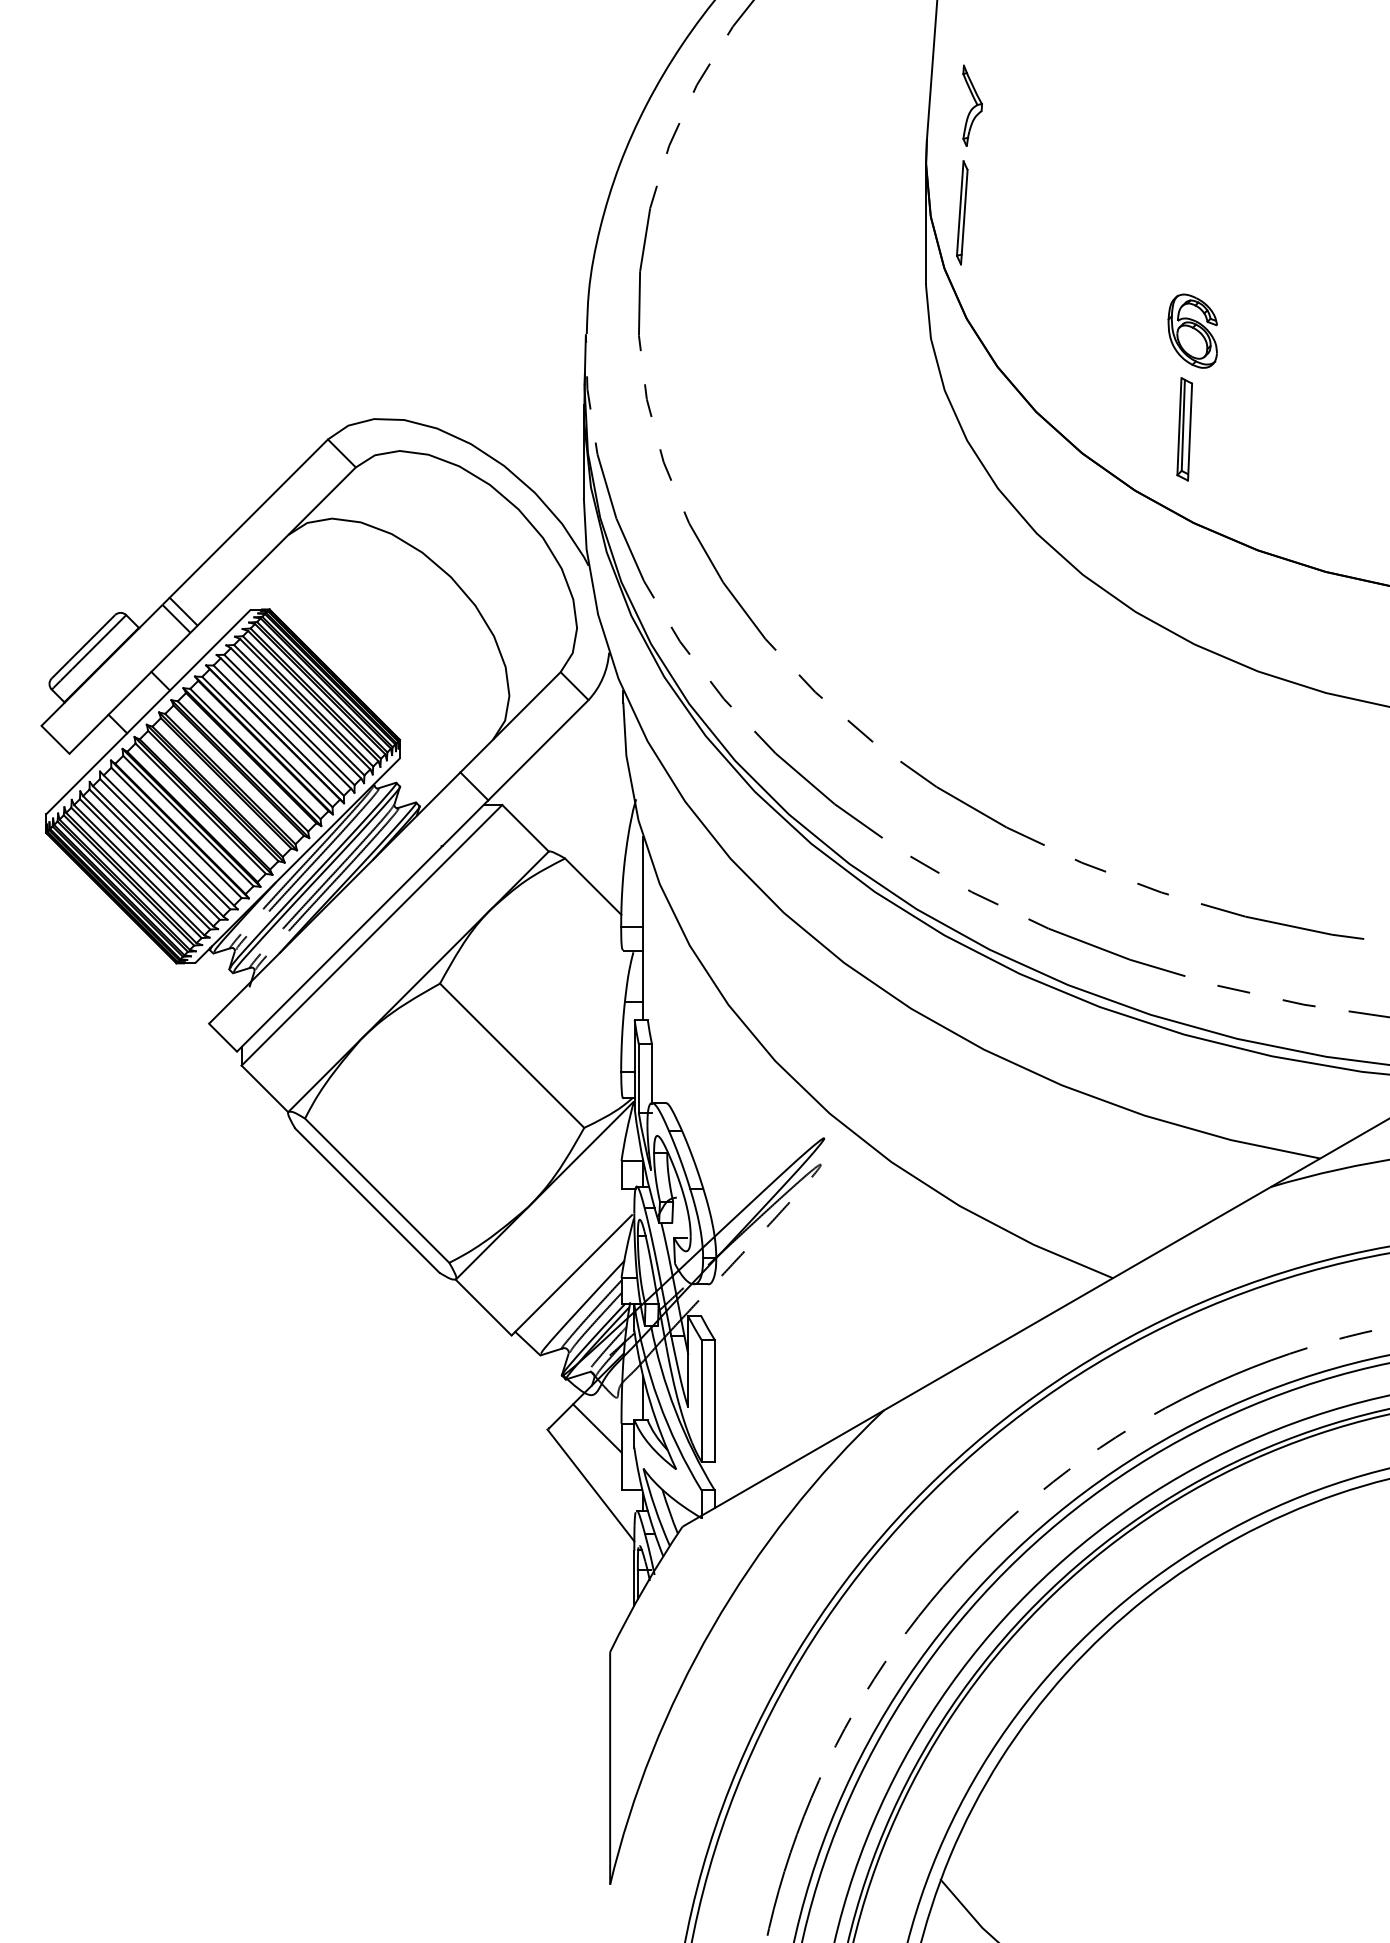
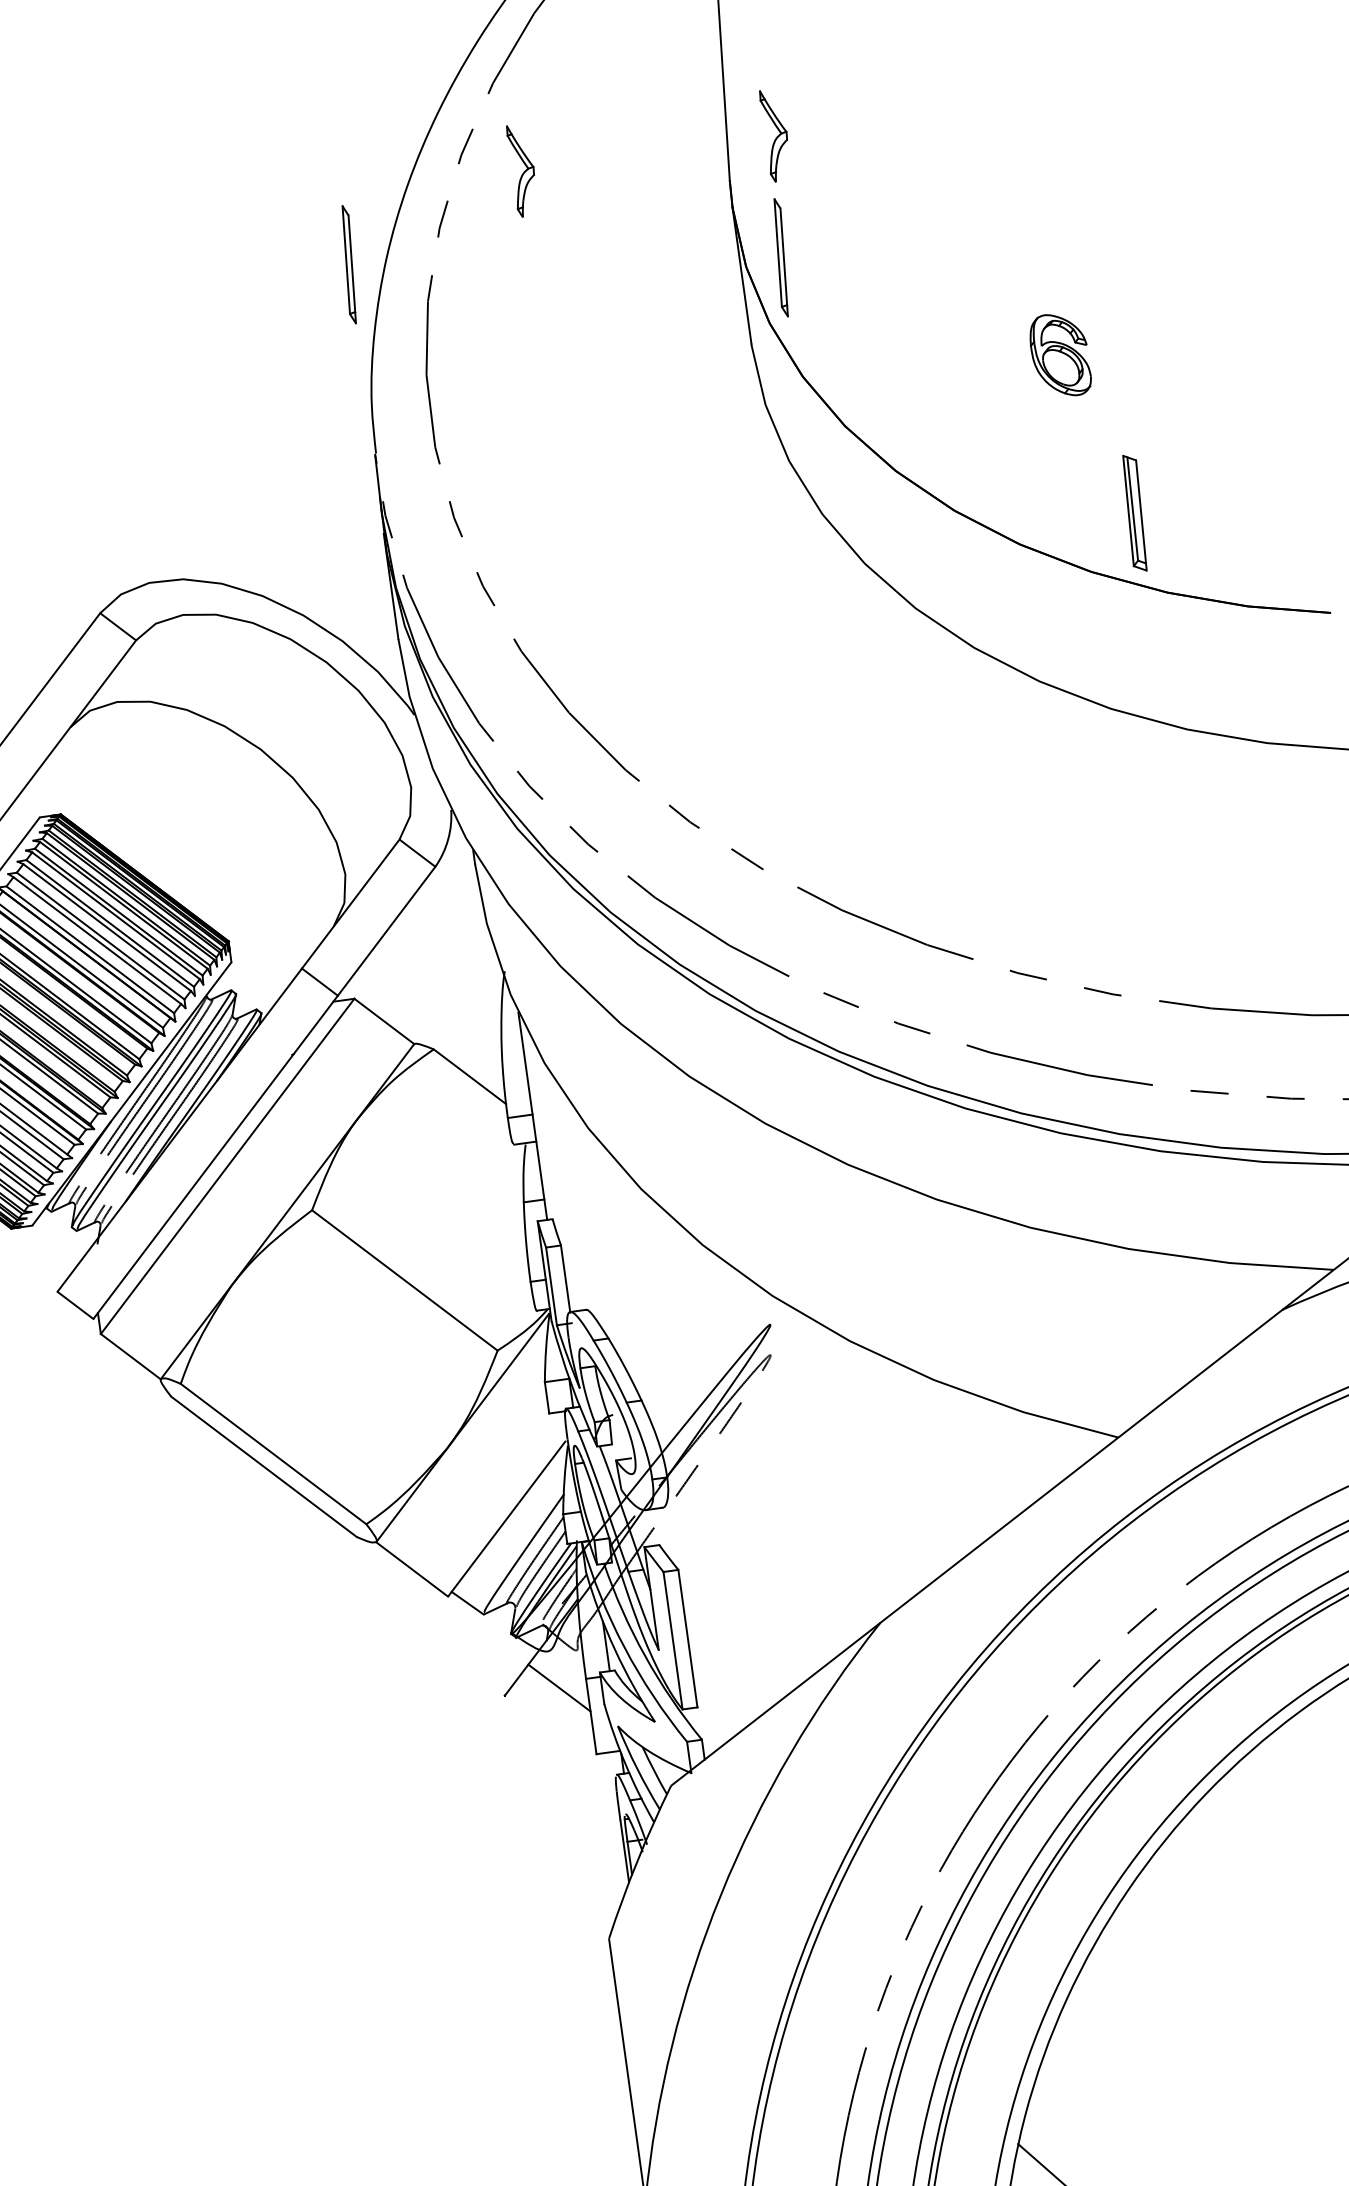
part: (748, 105) -> (522, 170), added
part: (586, 166) -> (349, 264), added
part: (1184, 429) -> (1134, 513), moved
line: (590, 1485) -> (560, 1753), removed

